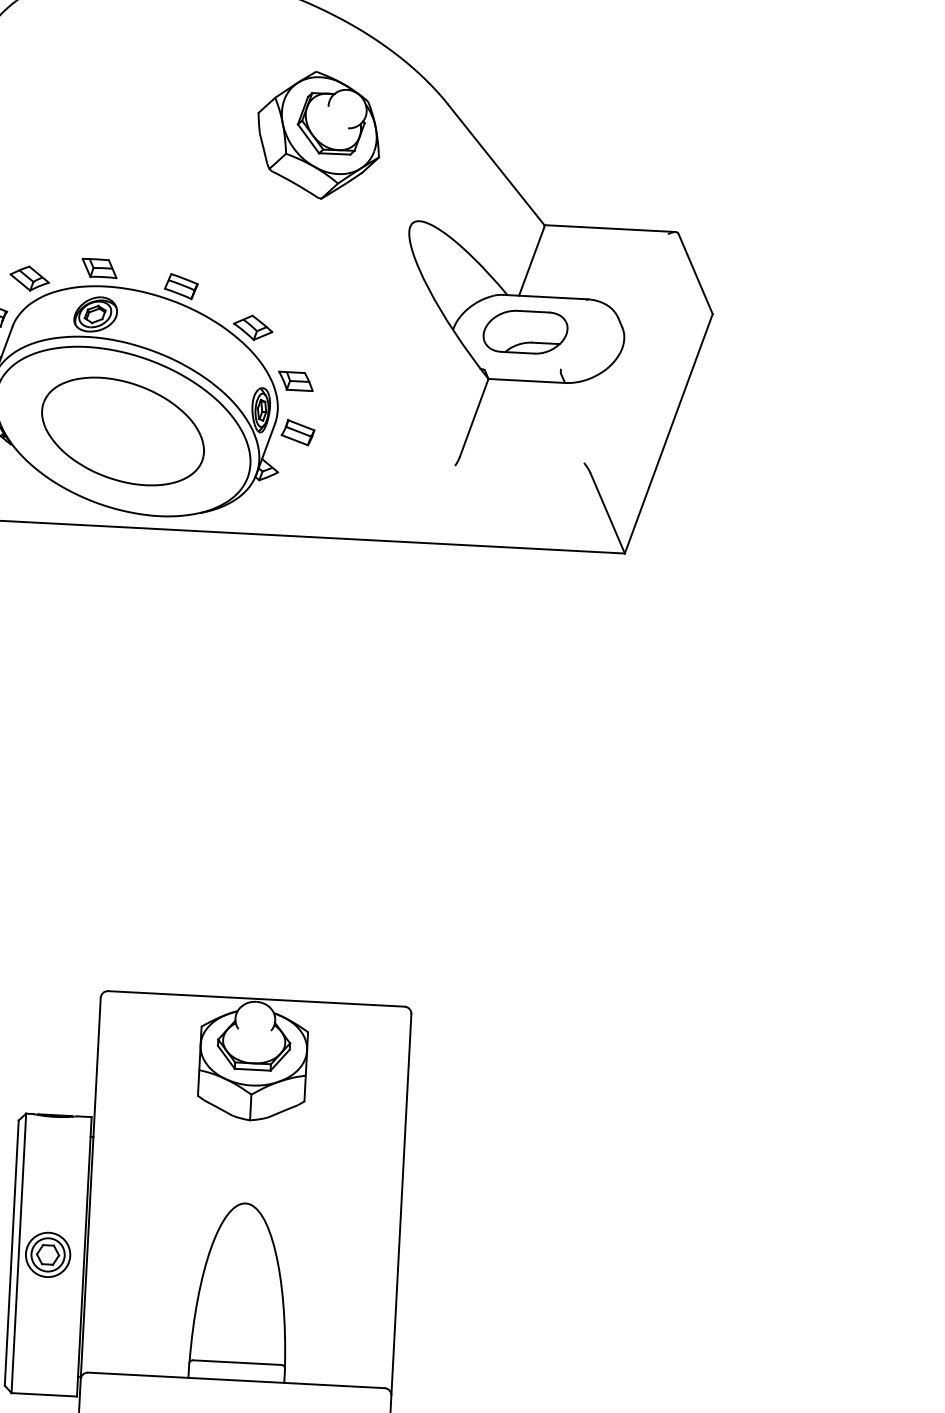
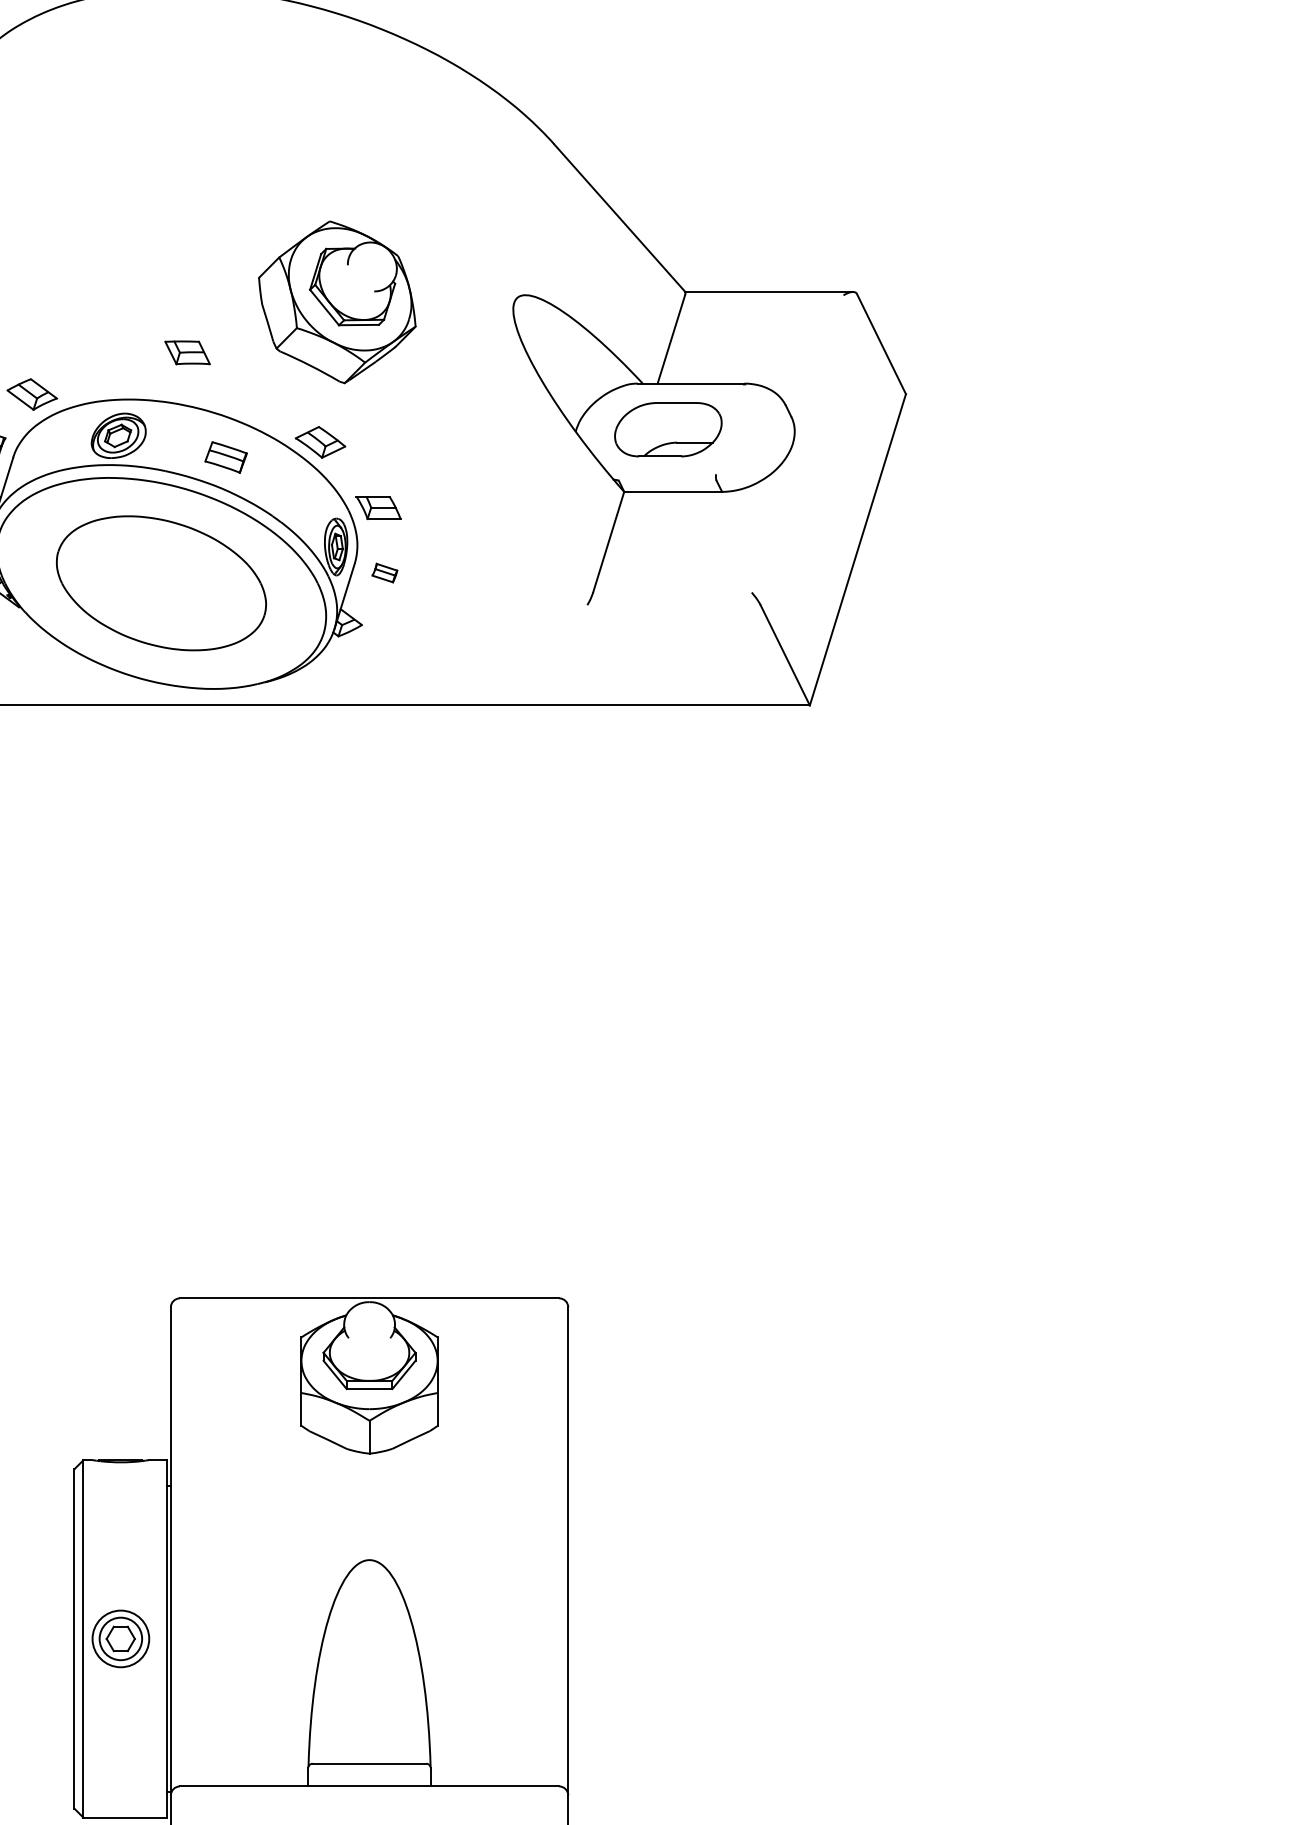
part: (318, 135) -> (337, 302), moved
part: (99, 268) -> (187, 352), moved
part: (180, 286) -> (225, 457), moved
part: (297, 432) -> (384, 572), size x0.6

